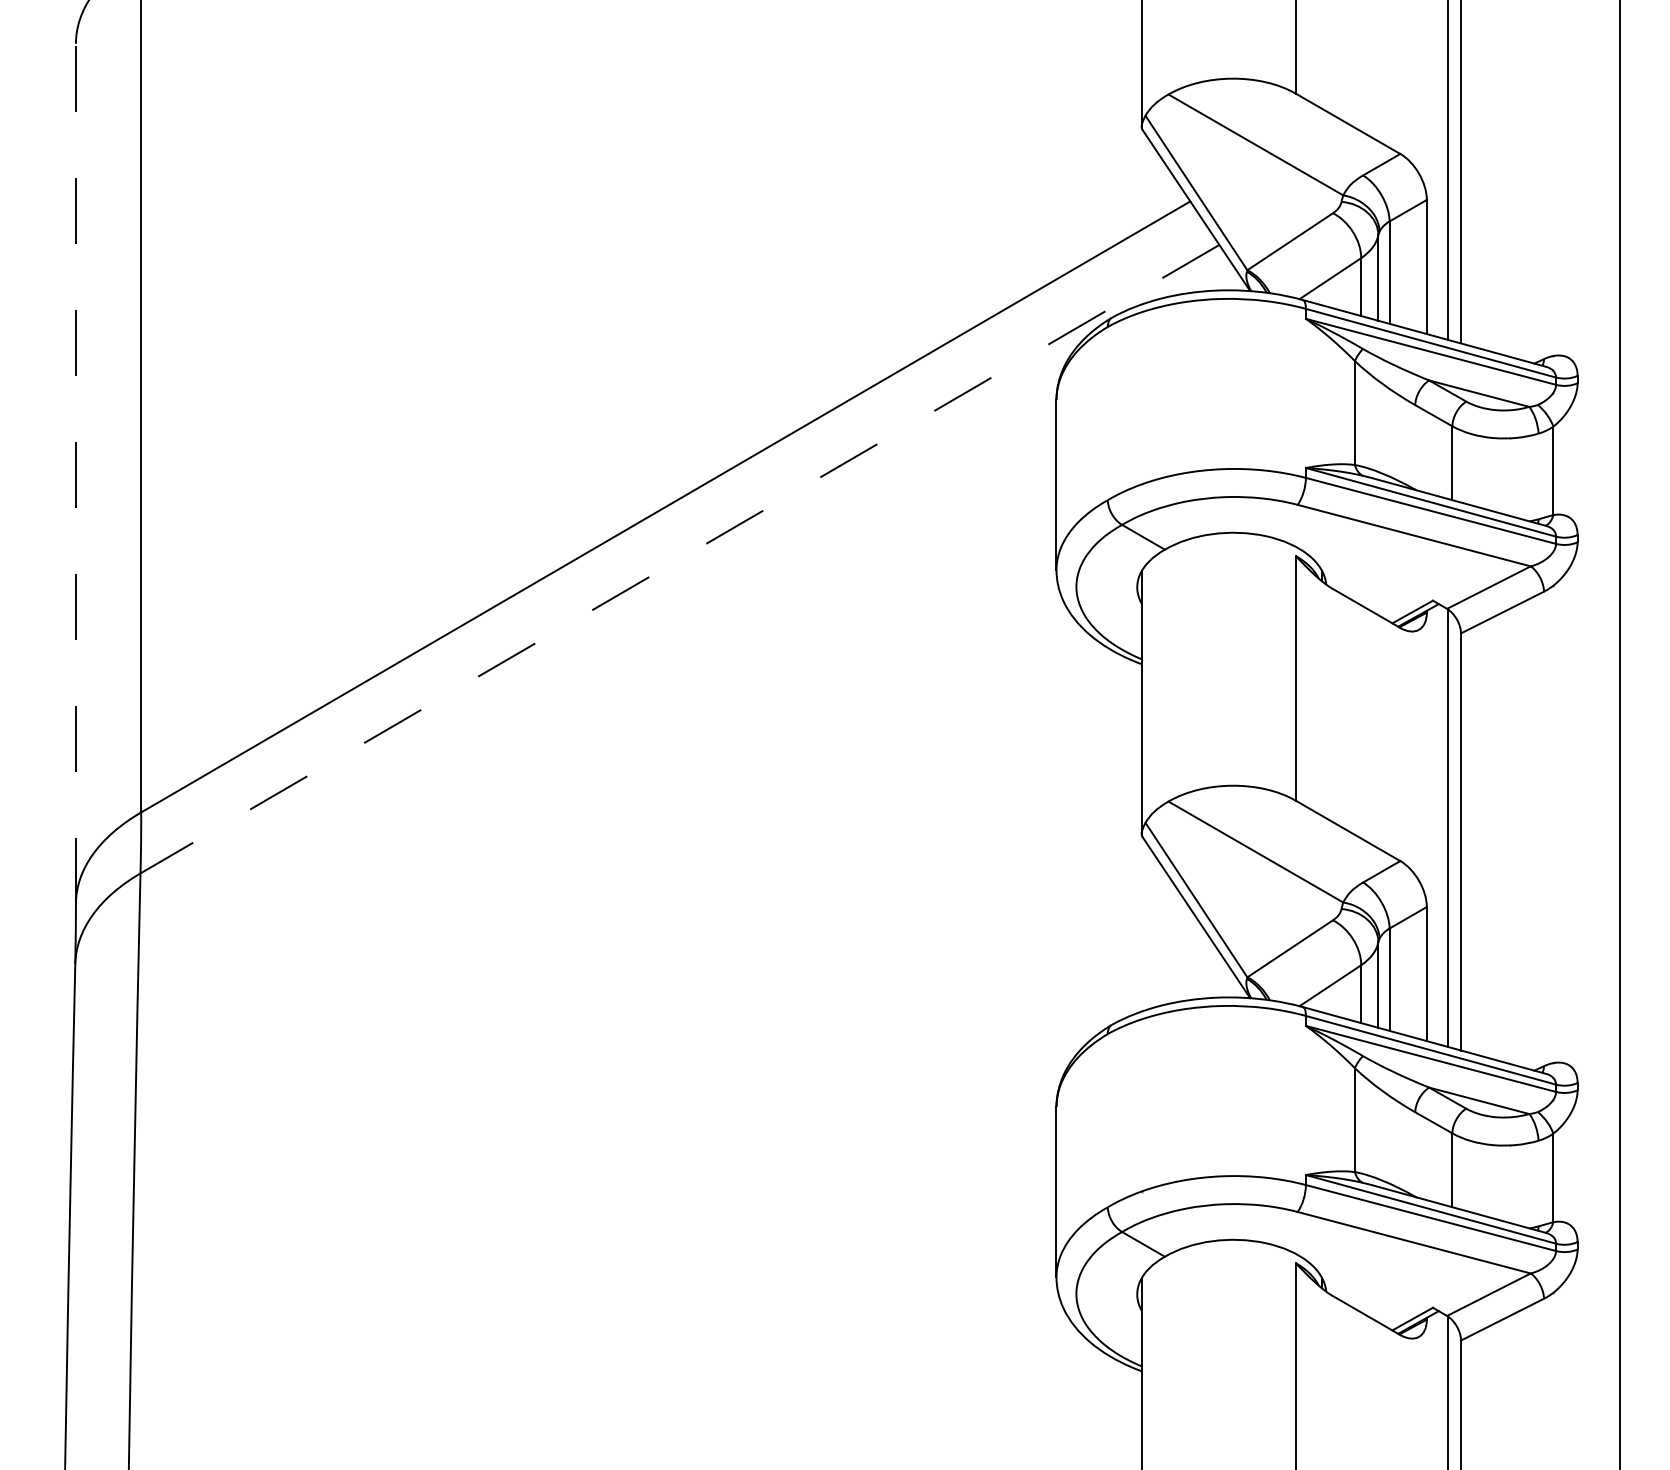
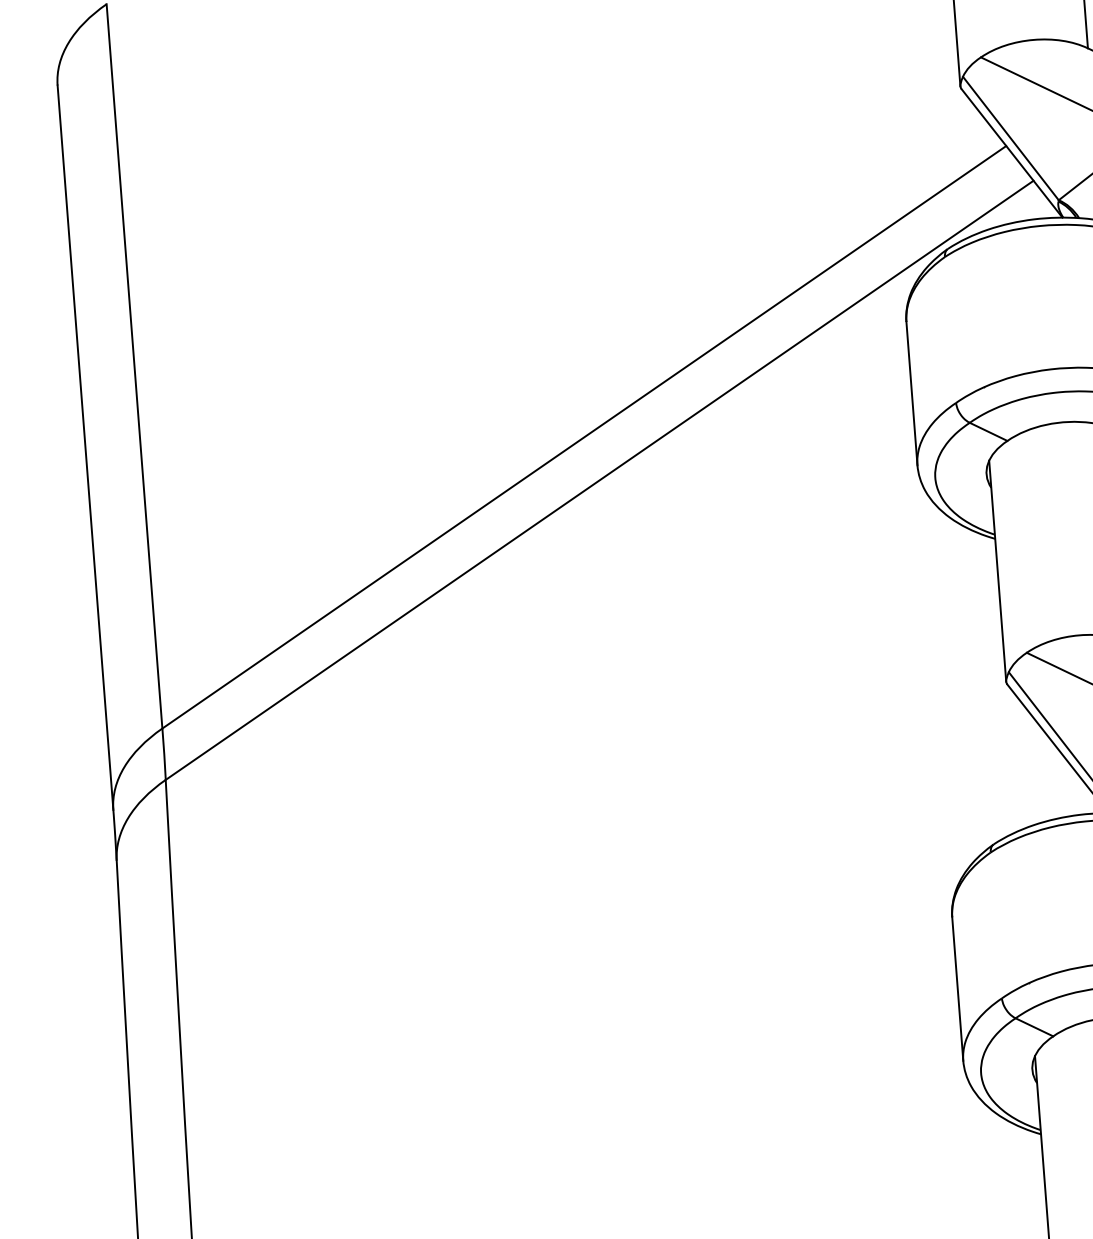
line: (75, 473) -> (85, 447), dashed -> solid
line: (679, 559) -> (599, 480), dashed -> solid

